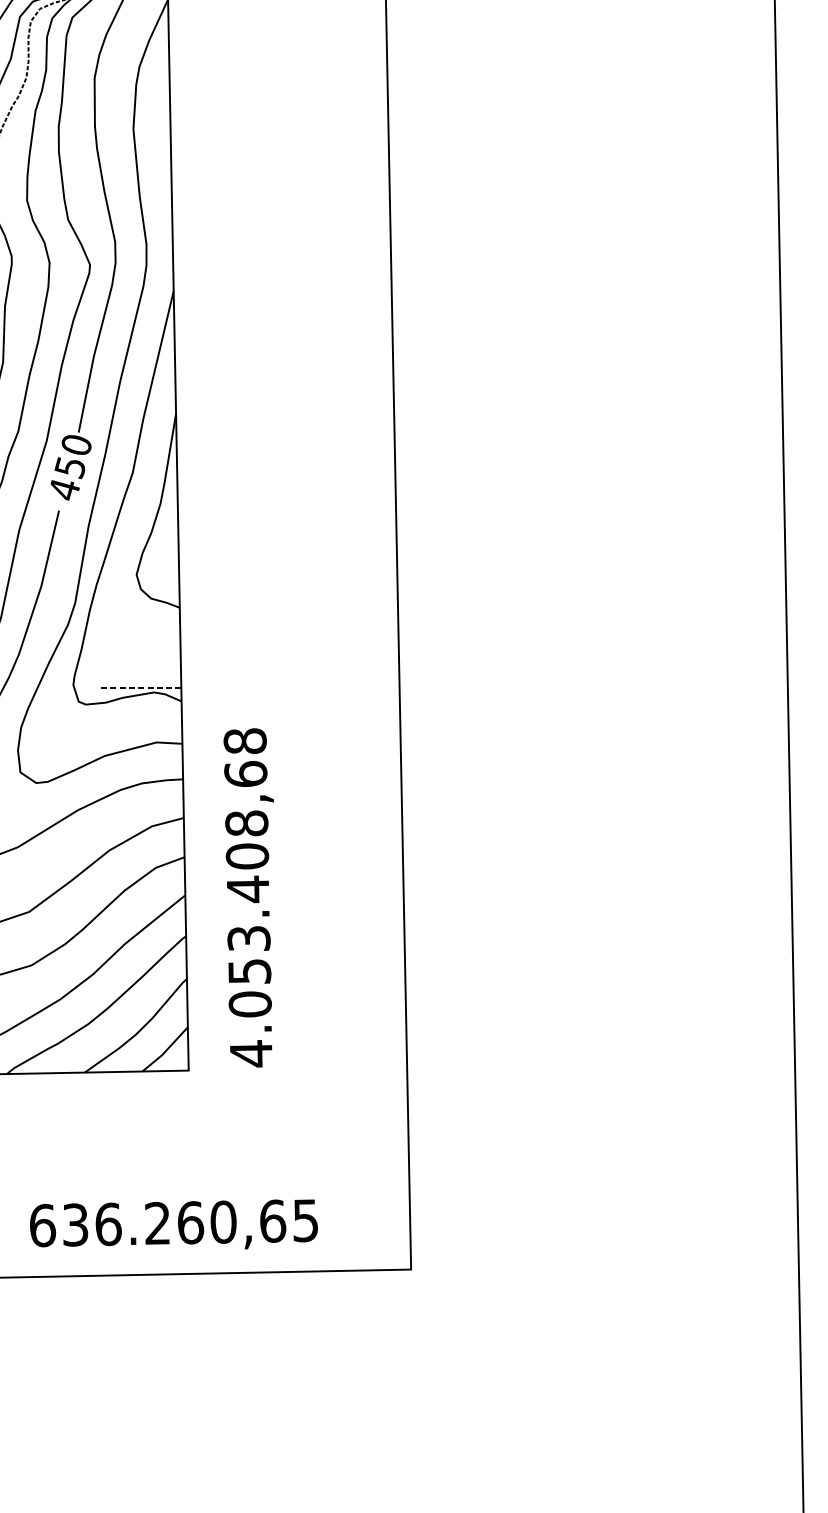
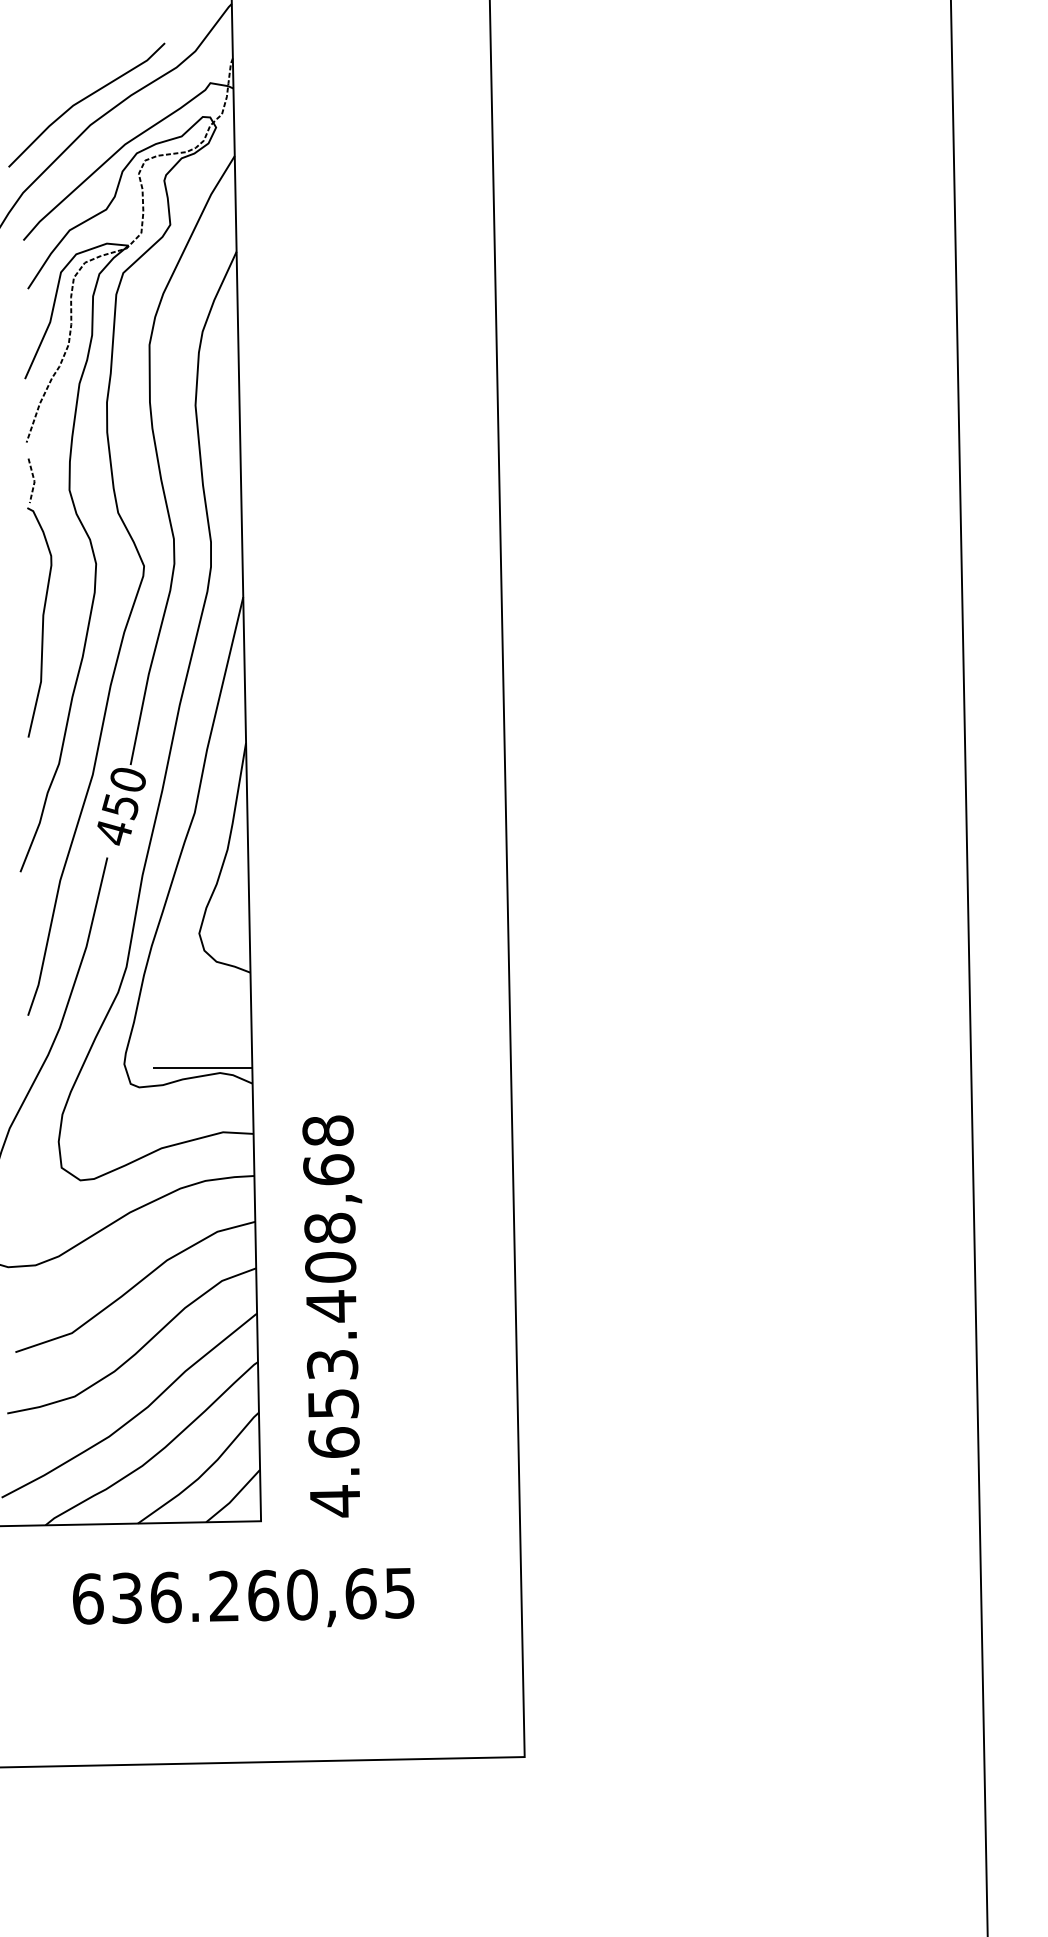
line: (139, 687) -> (202, 1067), dashed -> solid
text: (249, 1004) -> (333, 1442), 4.053.408,68 -> 4.653.408,68
text: (173, 1224) -> (243, 1597), moved

